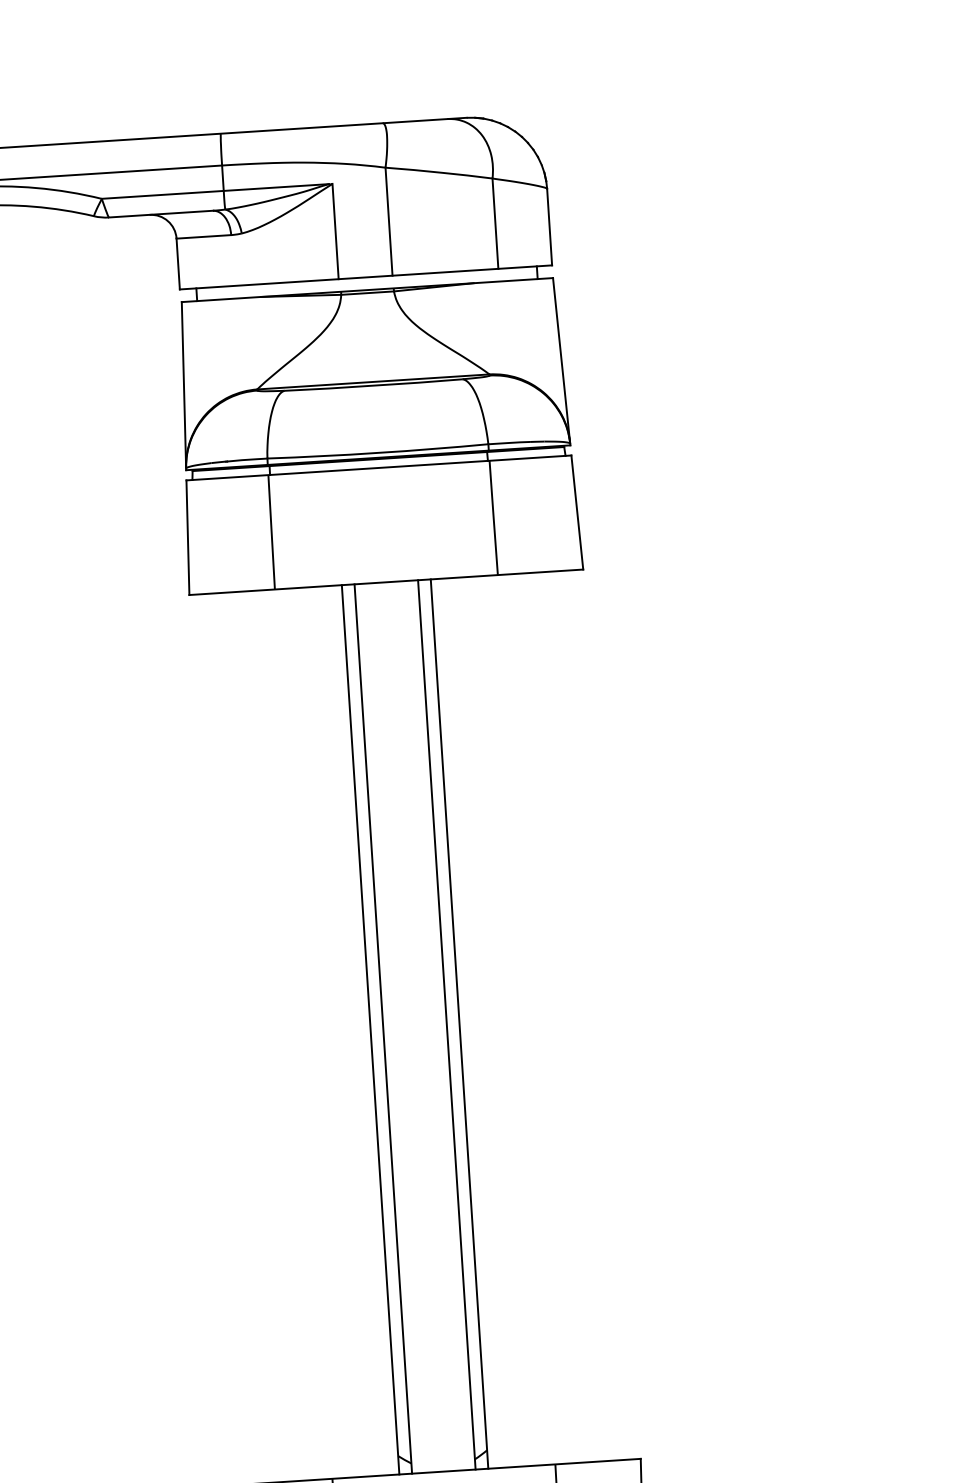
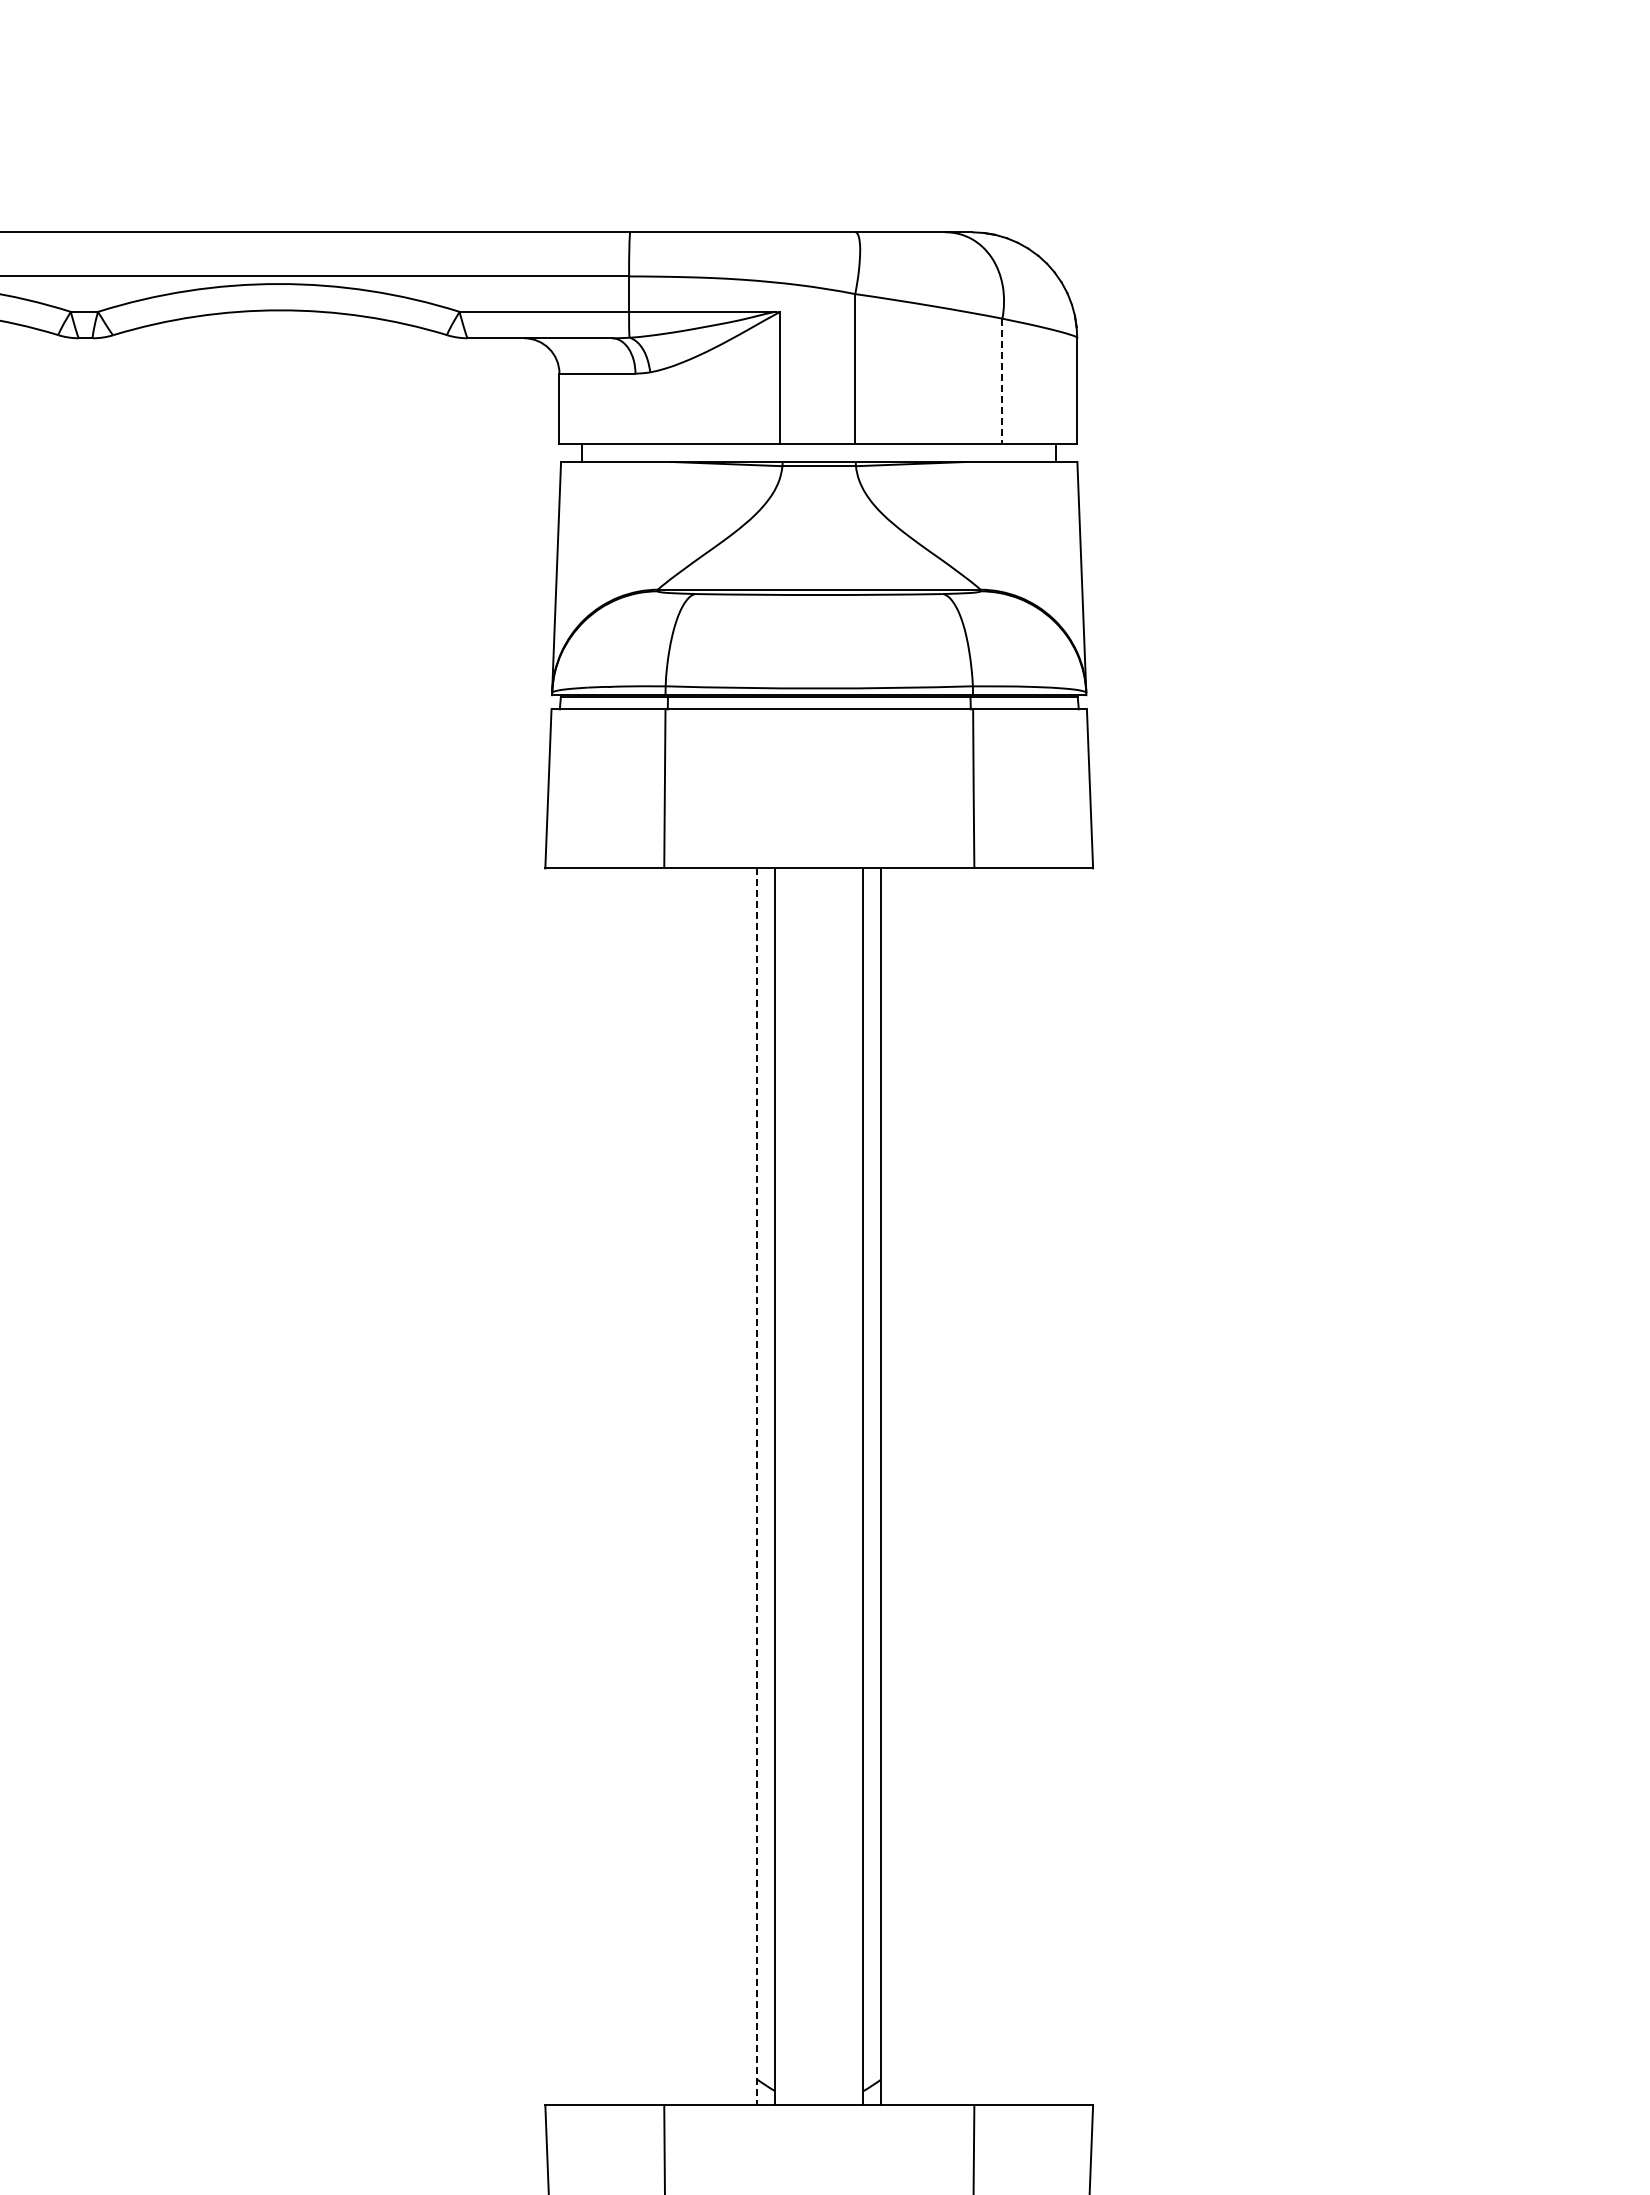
line: (495, 223) -> (1002, 381), solid -> dashed
line: (370, 1030) -> (757, 1487), solid -> dashed

